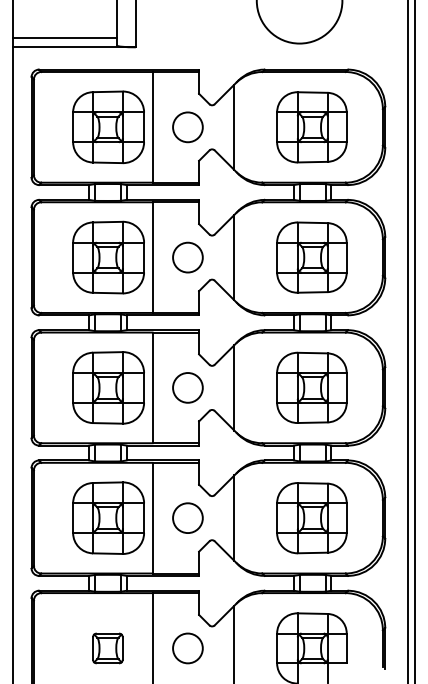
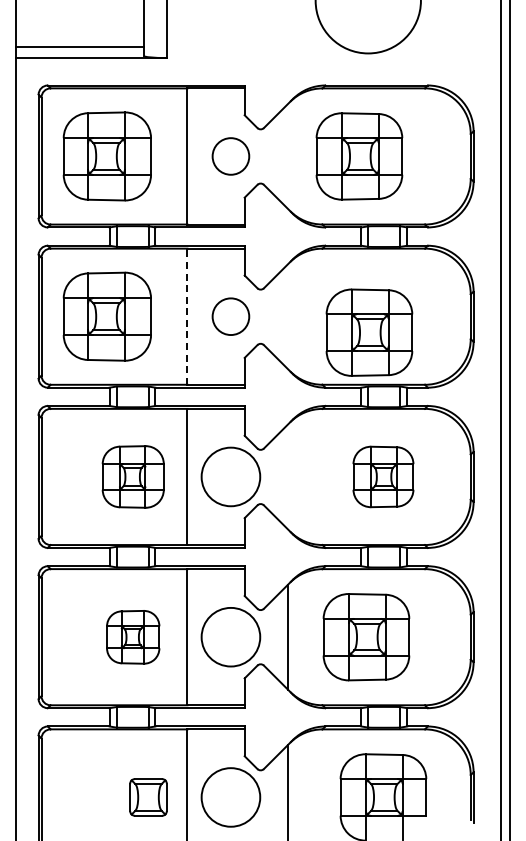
part: (107, 127) -> (106, 156), moved
line: (234, 127) -> (288, 156), removed
part: (311, 127) -> (359, 156), moved
part: (107, 257) -> (106, 316), moved
line: (152, 257) -> (187, 316), solid -> dashed
line: (234, 257) -> (288, 316), removed
part: (311, 257) -> (369, 332), moved
part: (107, 387) -> (132, 476), size x0.7
circle: (187, 387) -> (230, 476), size x1.6
line: (234, 387) -> (288, 476), removed
part: (311, 387) -> (383, 476), size x0.7
circle: (187, 517) -> (230, 636), size x1.6
part: (107, 518) -> (132, 637), size x0.6
part: (311, 518) -> (366, 637), moved
part: (107, 648) -> (148, 797), moved
circle: (187, 648) -> (230, 797), size x1.6

